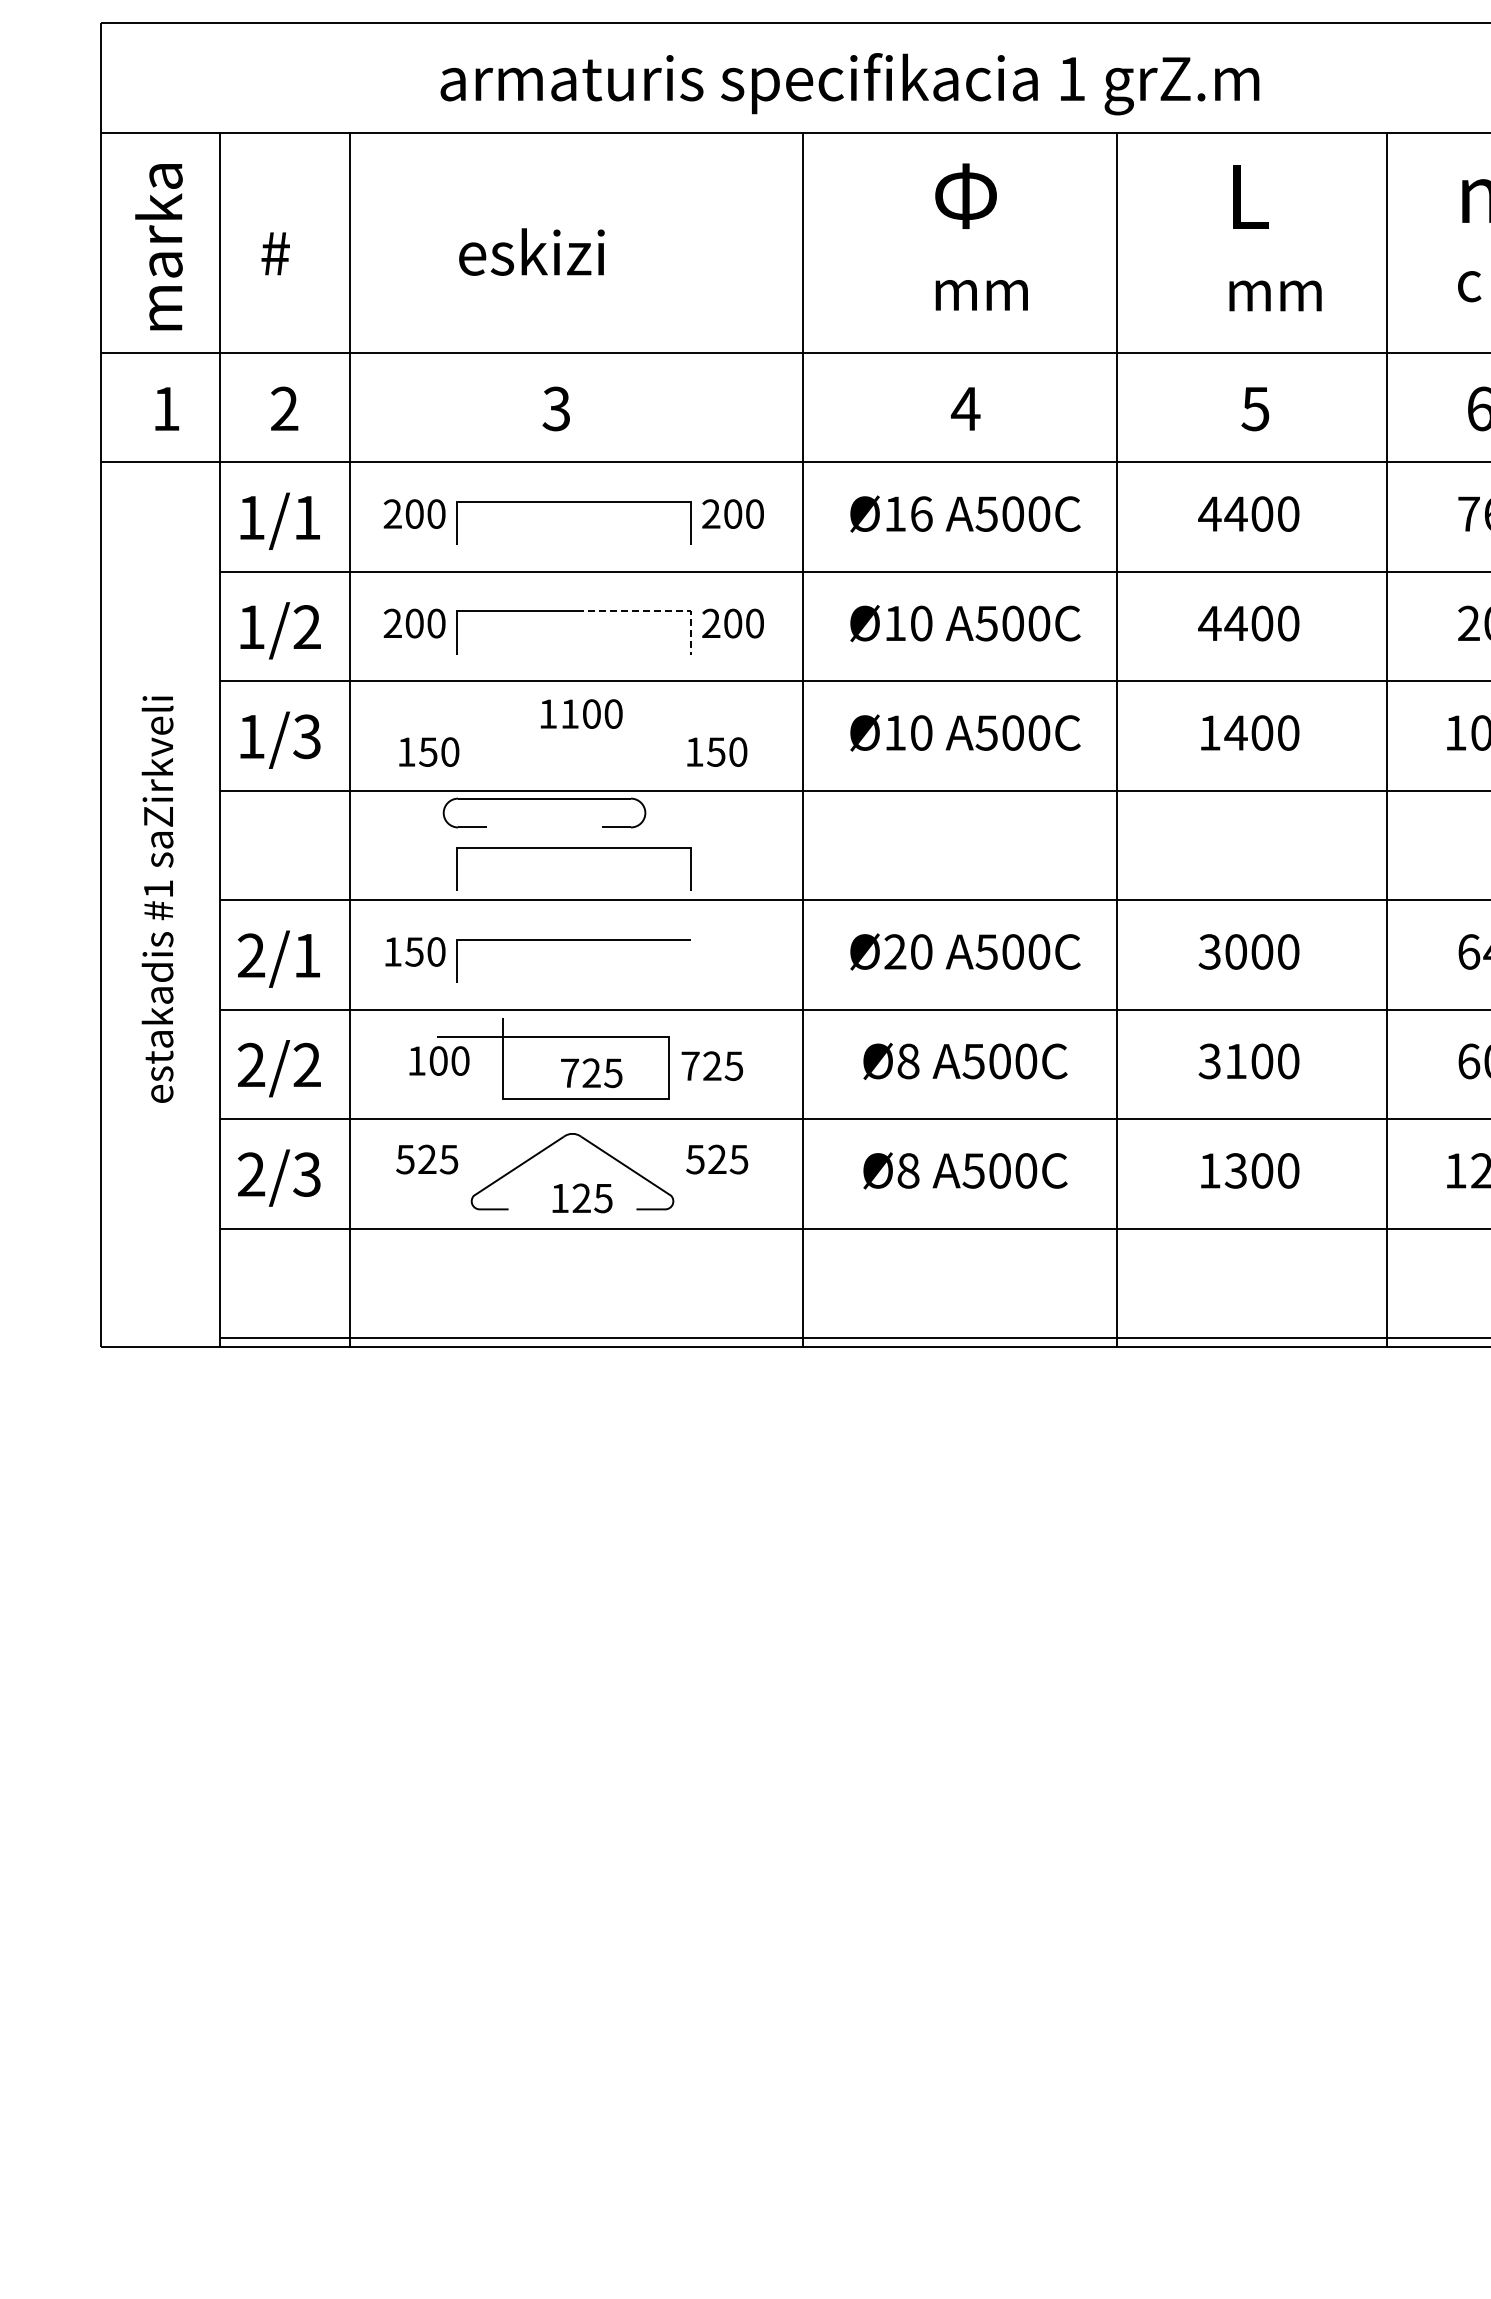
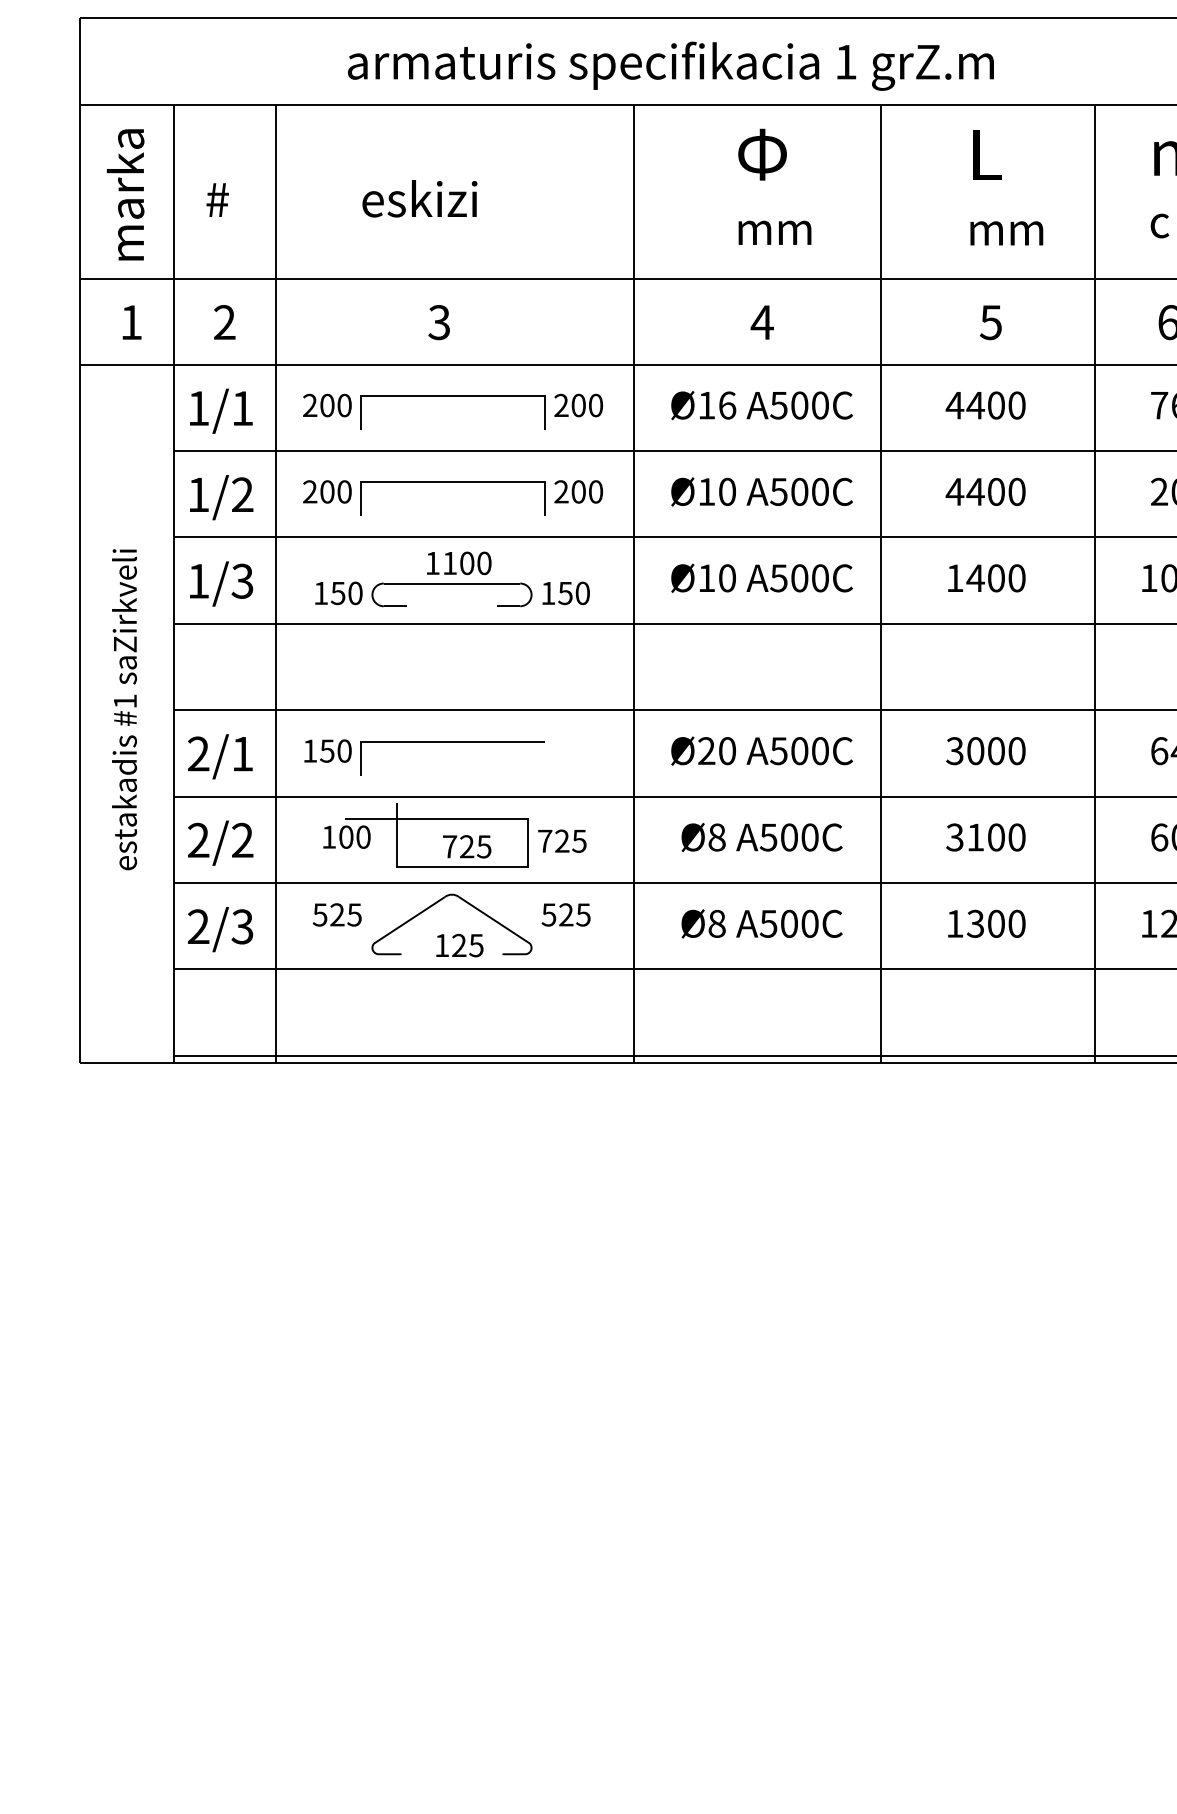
line: (656, 611) -> (518, 482), dashed -> solid
part: (544, 799) -> (451, 584), moved
part: (573, 848) -> (452, 669), removed

